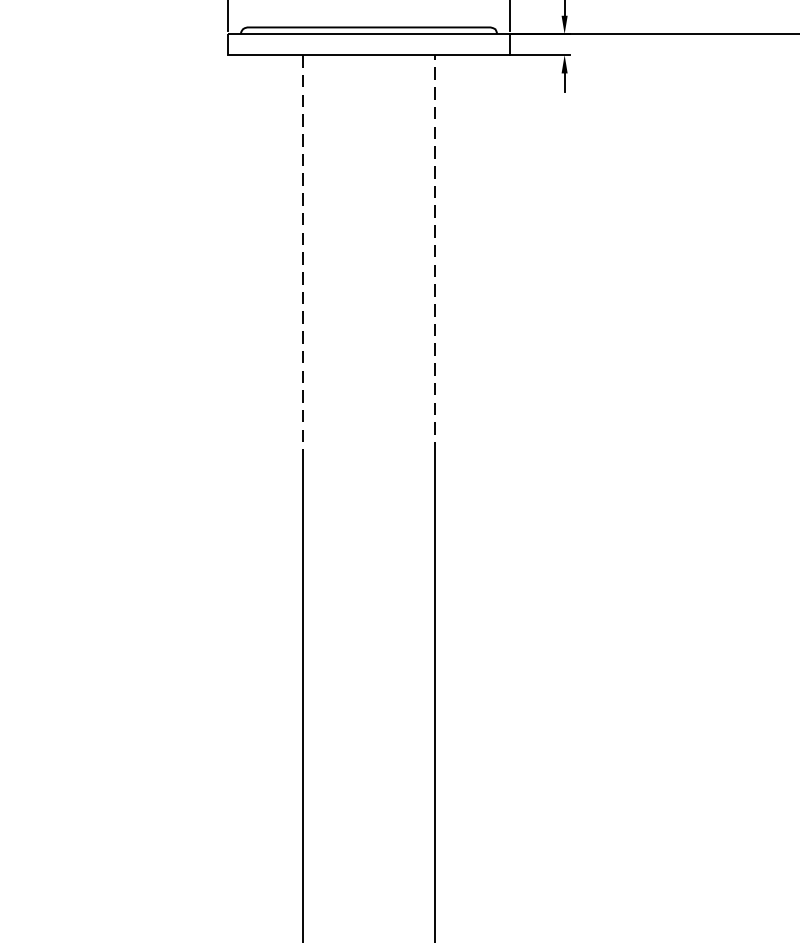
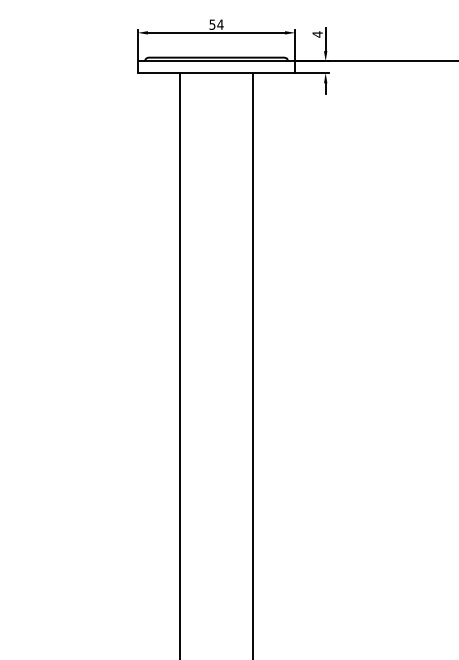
line: (435, 254) -> (253, 184), dashed -> solid
line: (302, 256) -> (179, 185), dashed -> solid

